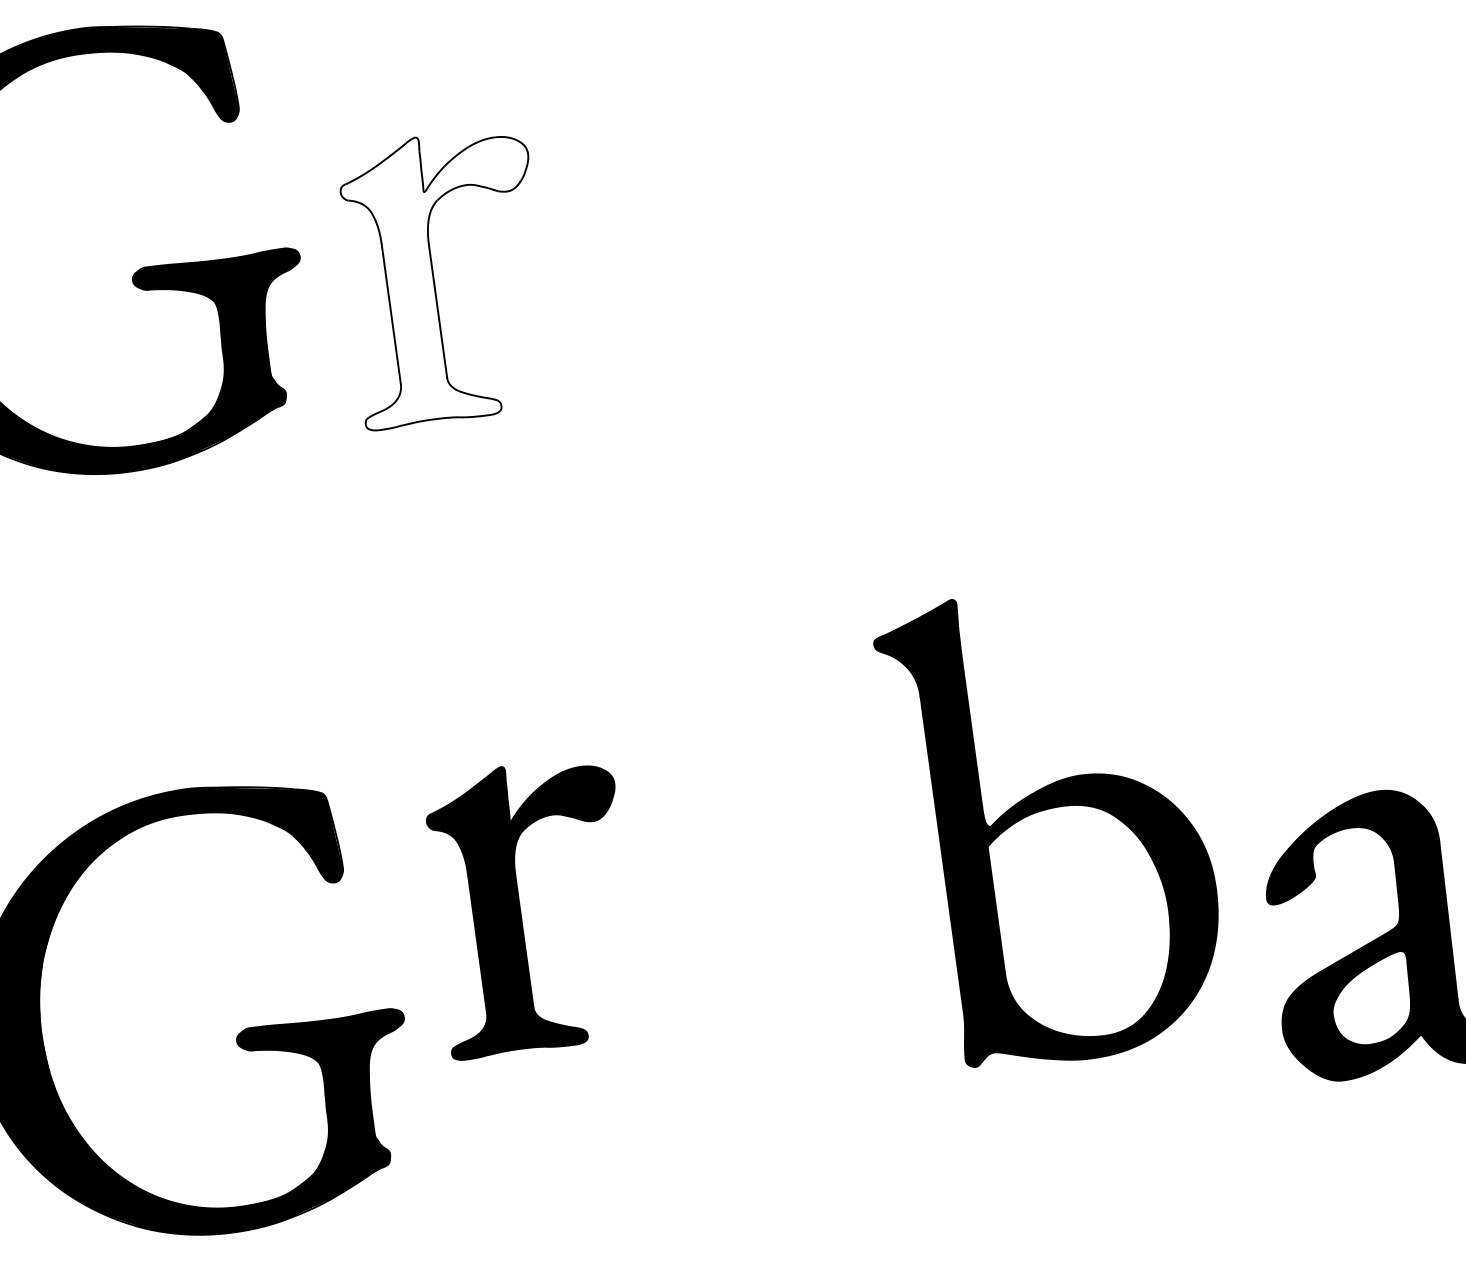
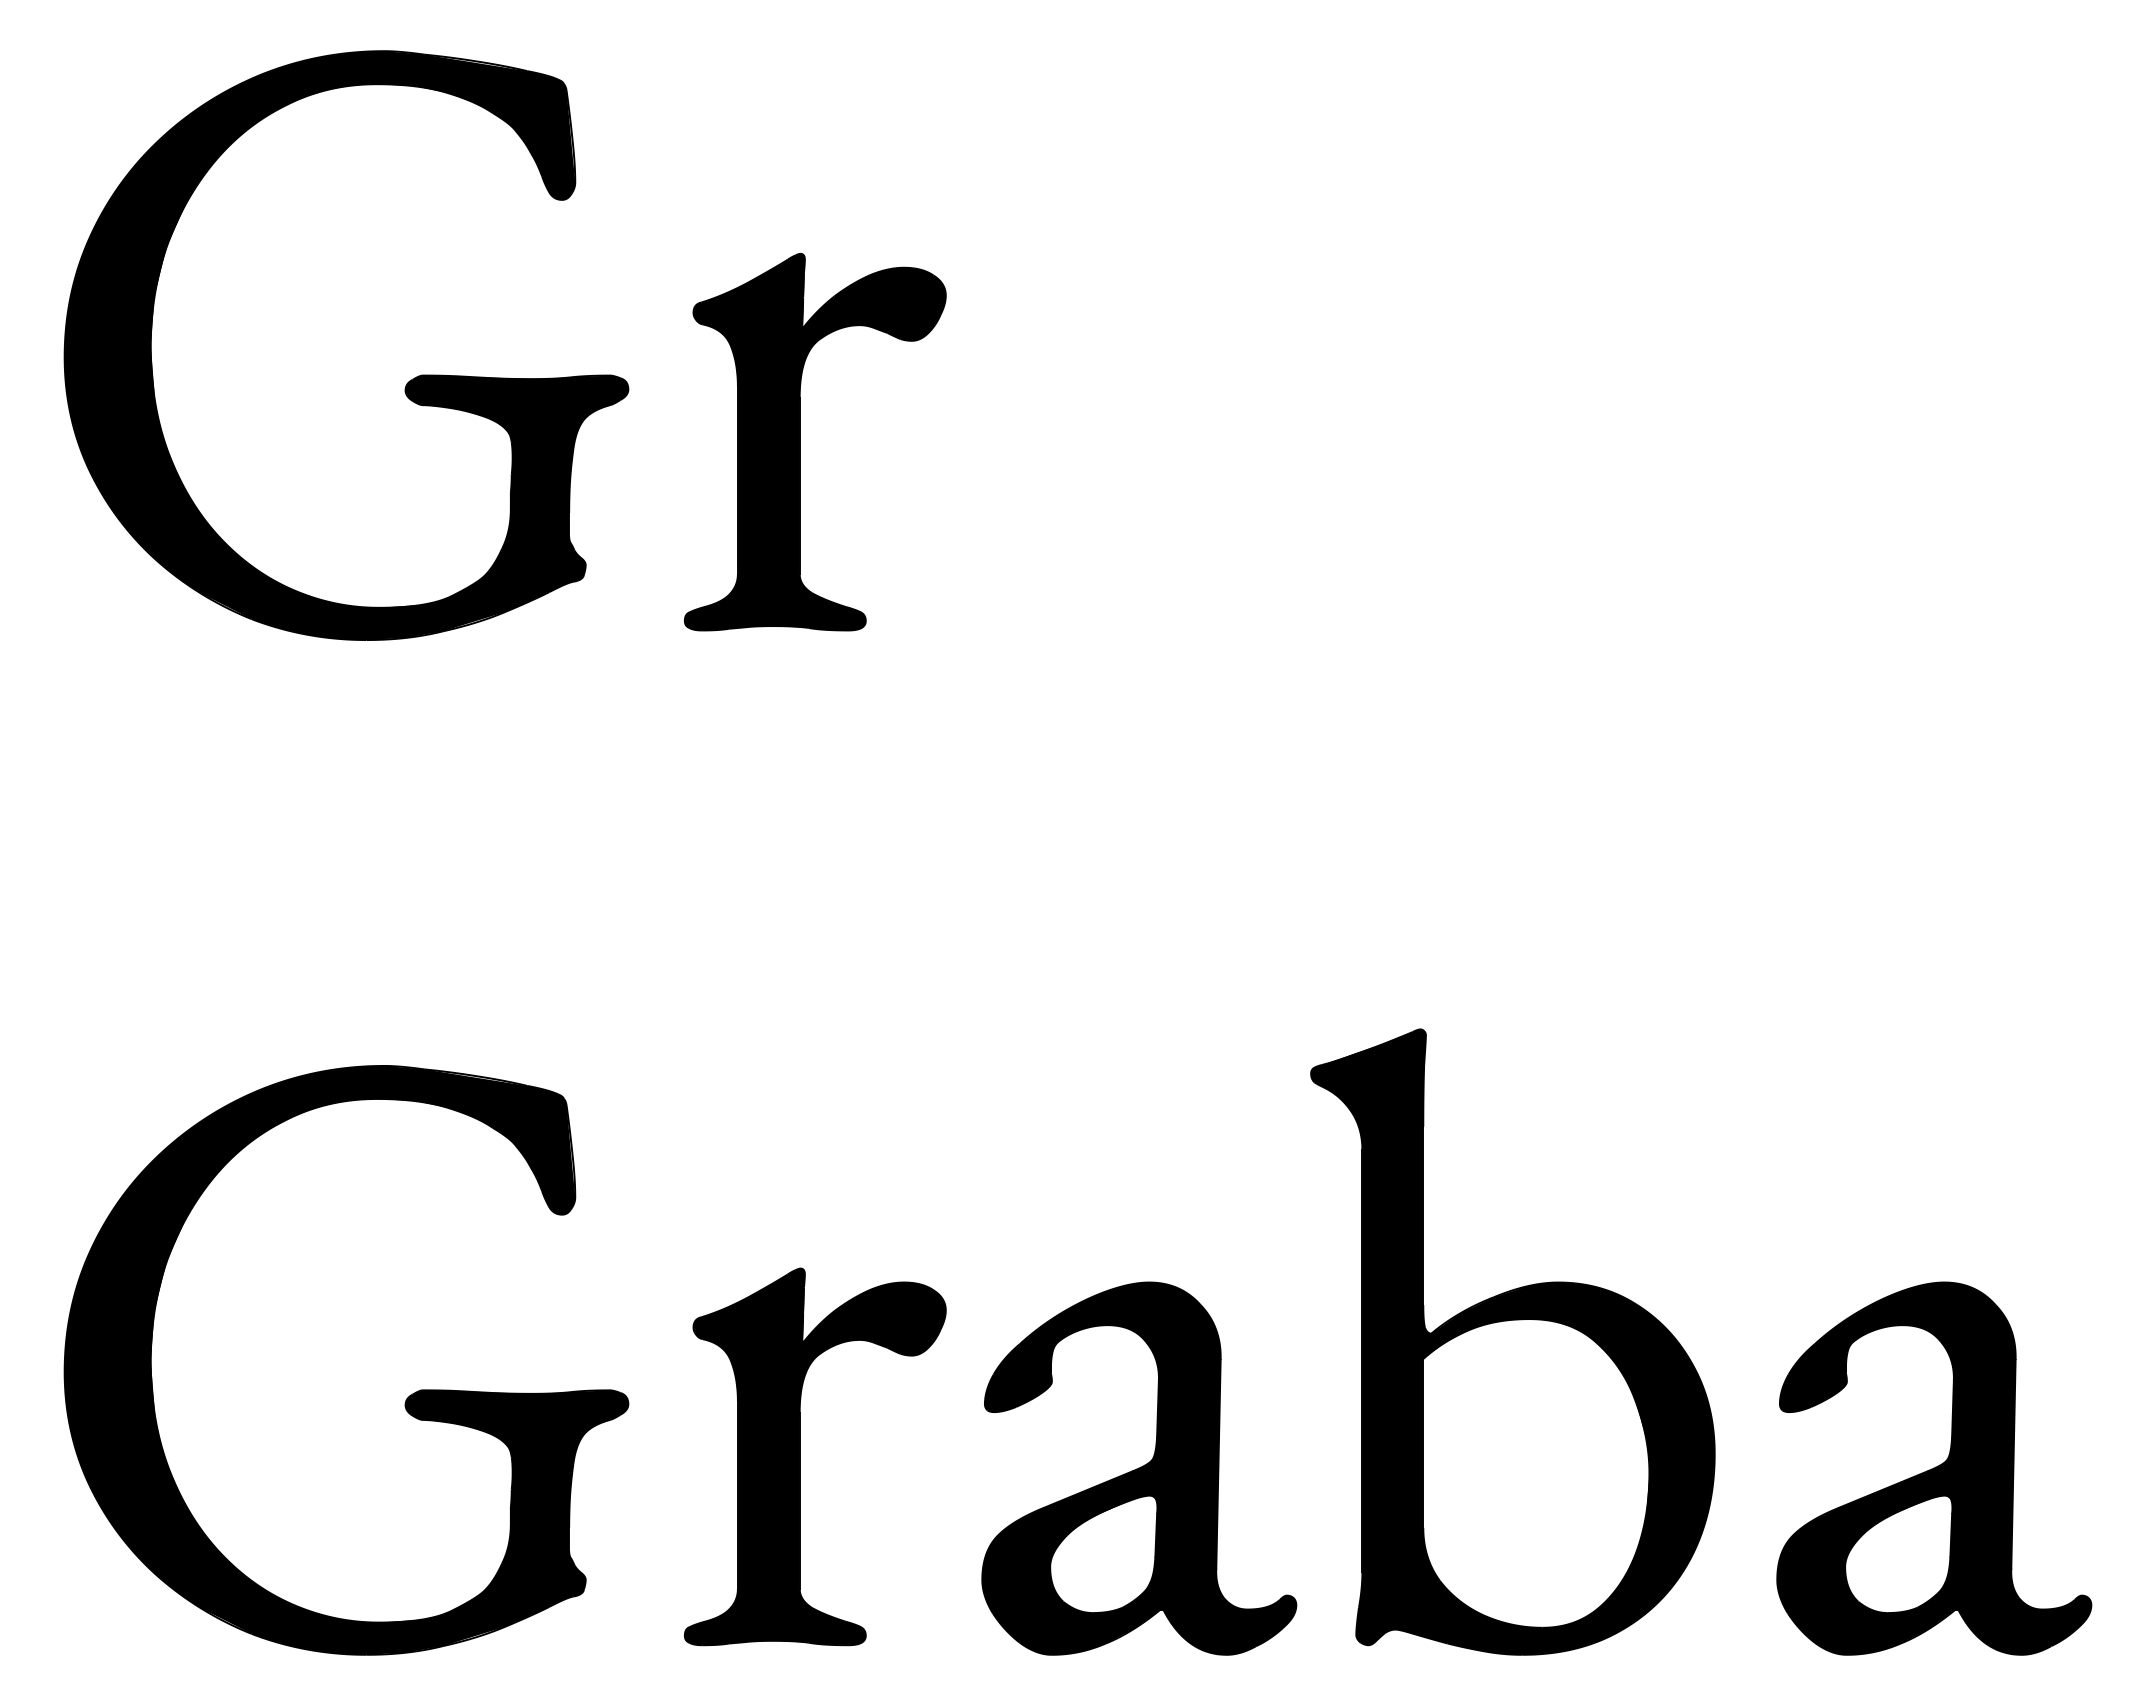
fill: (444, 276) -> (814, 441), added
part: (1052, 824) -> (1512, 1341), moved
part: (520, 908) -> (800, 1456), moved
part: (793, 1013) -> (1139, 1468), added

